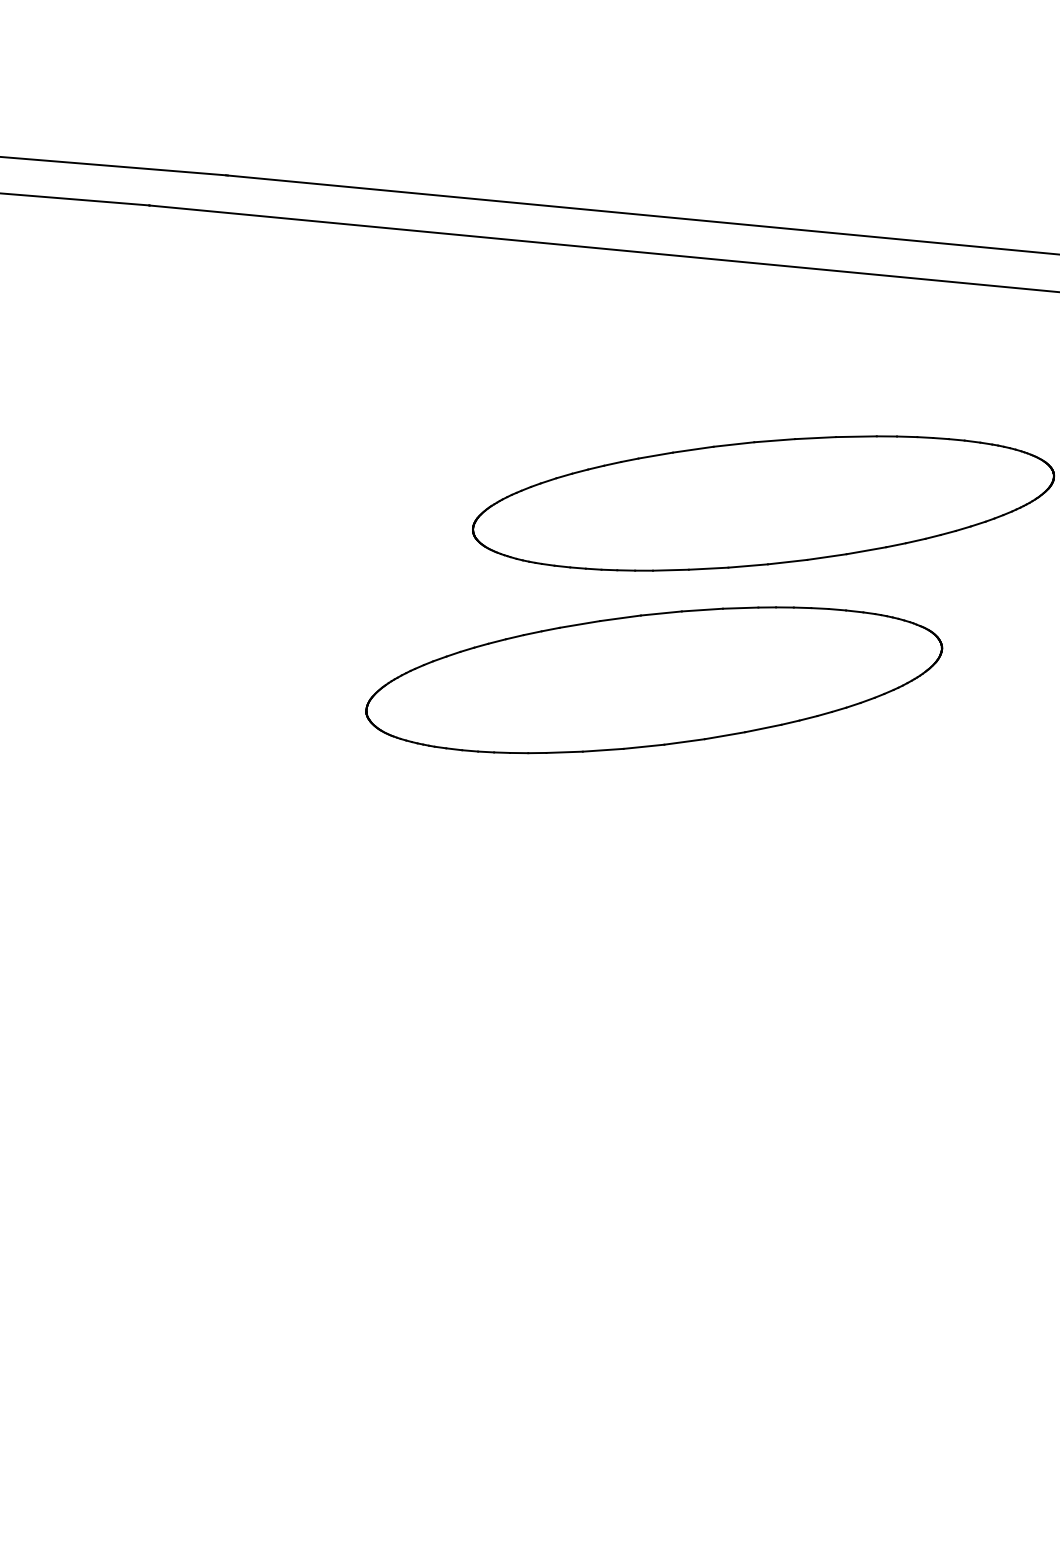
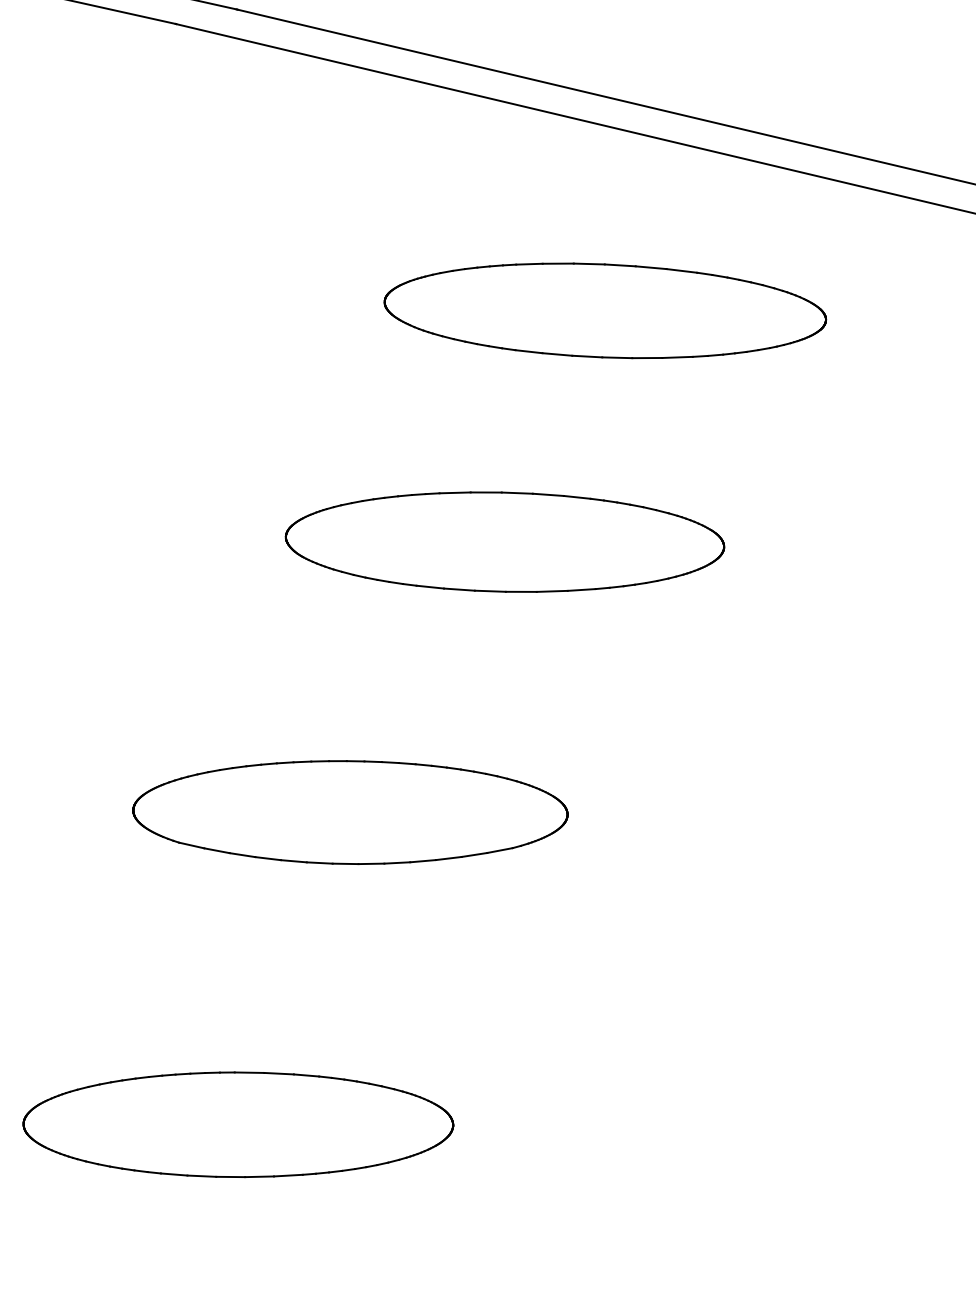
part: (653, 679) -> (504, 541), moved
part: (521, 1205) -> (350, 812), added

